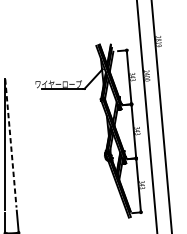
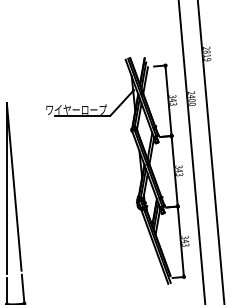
line: (11, 143) -> (14, 187), dashed -> solid

